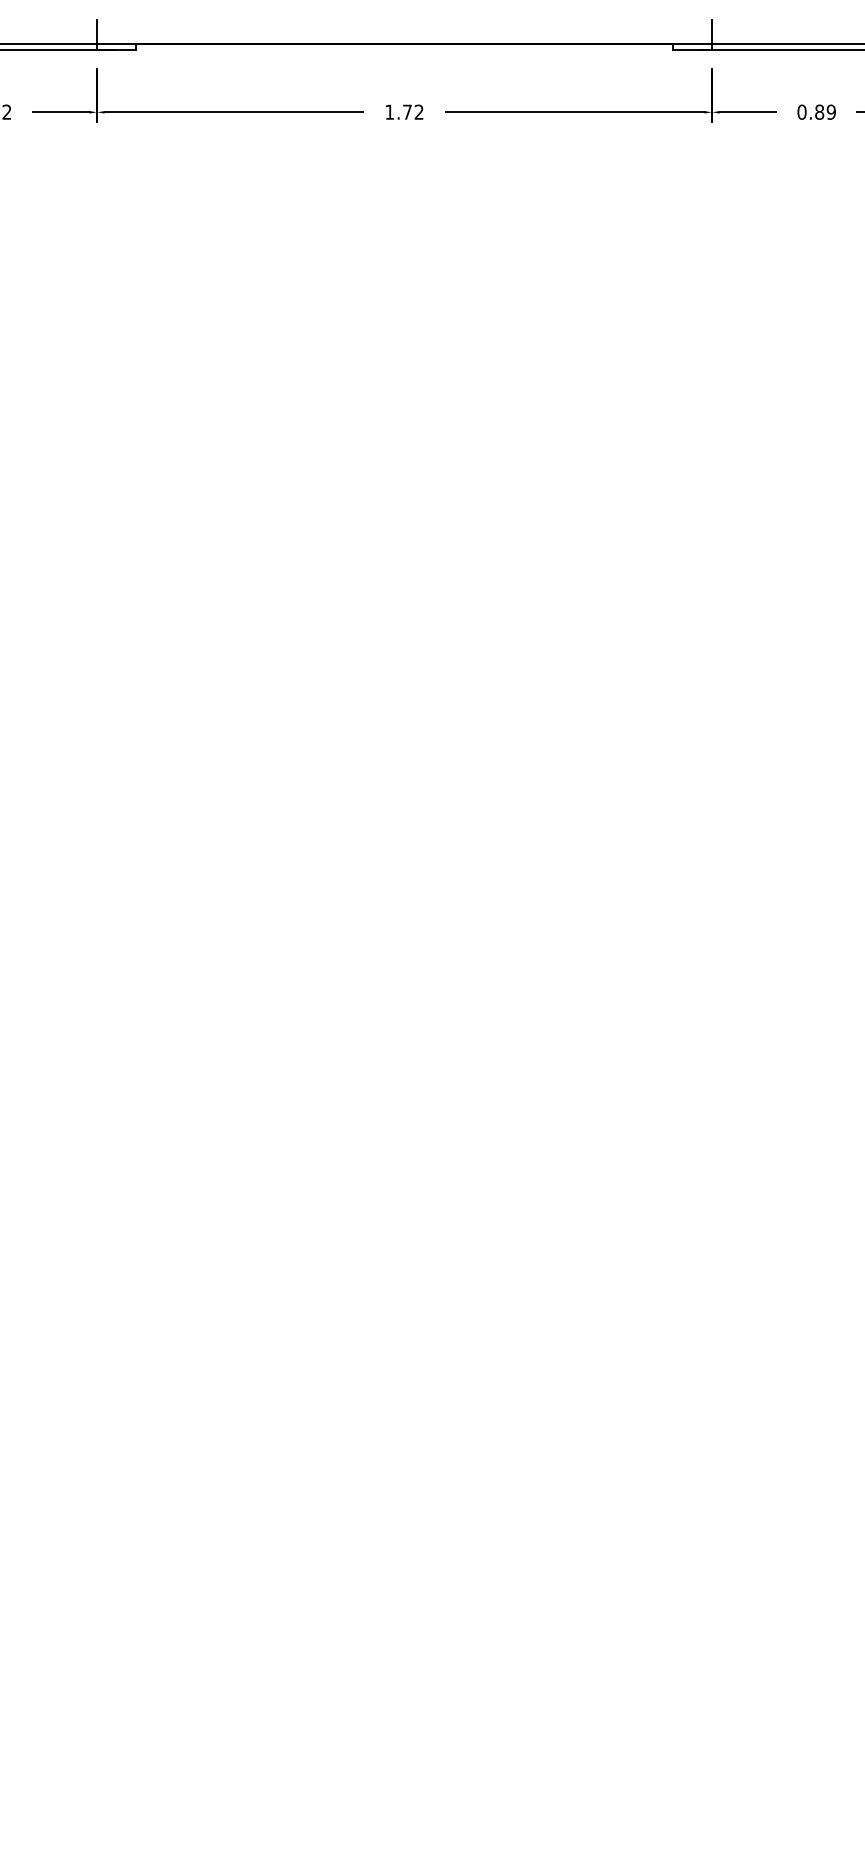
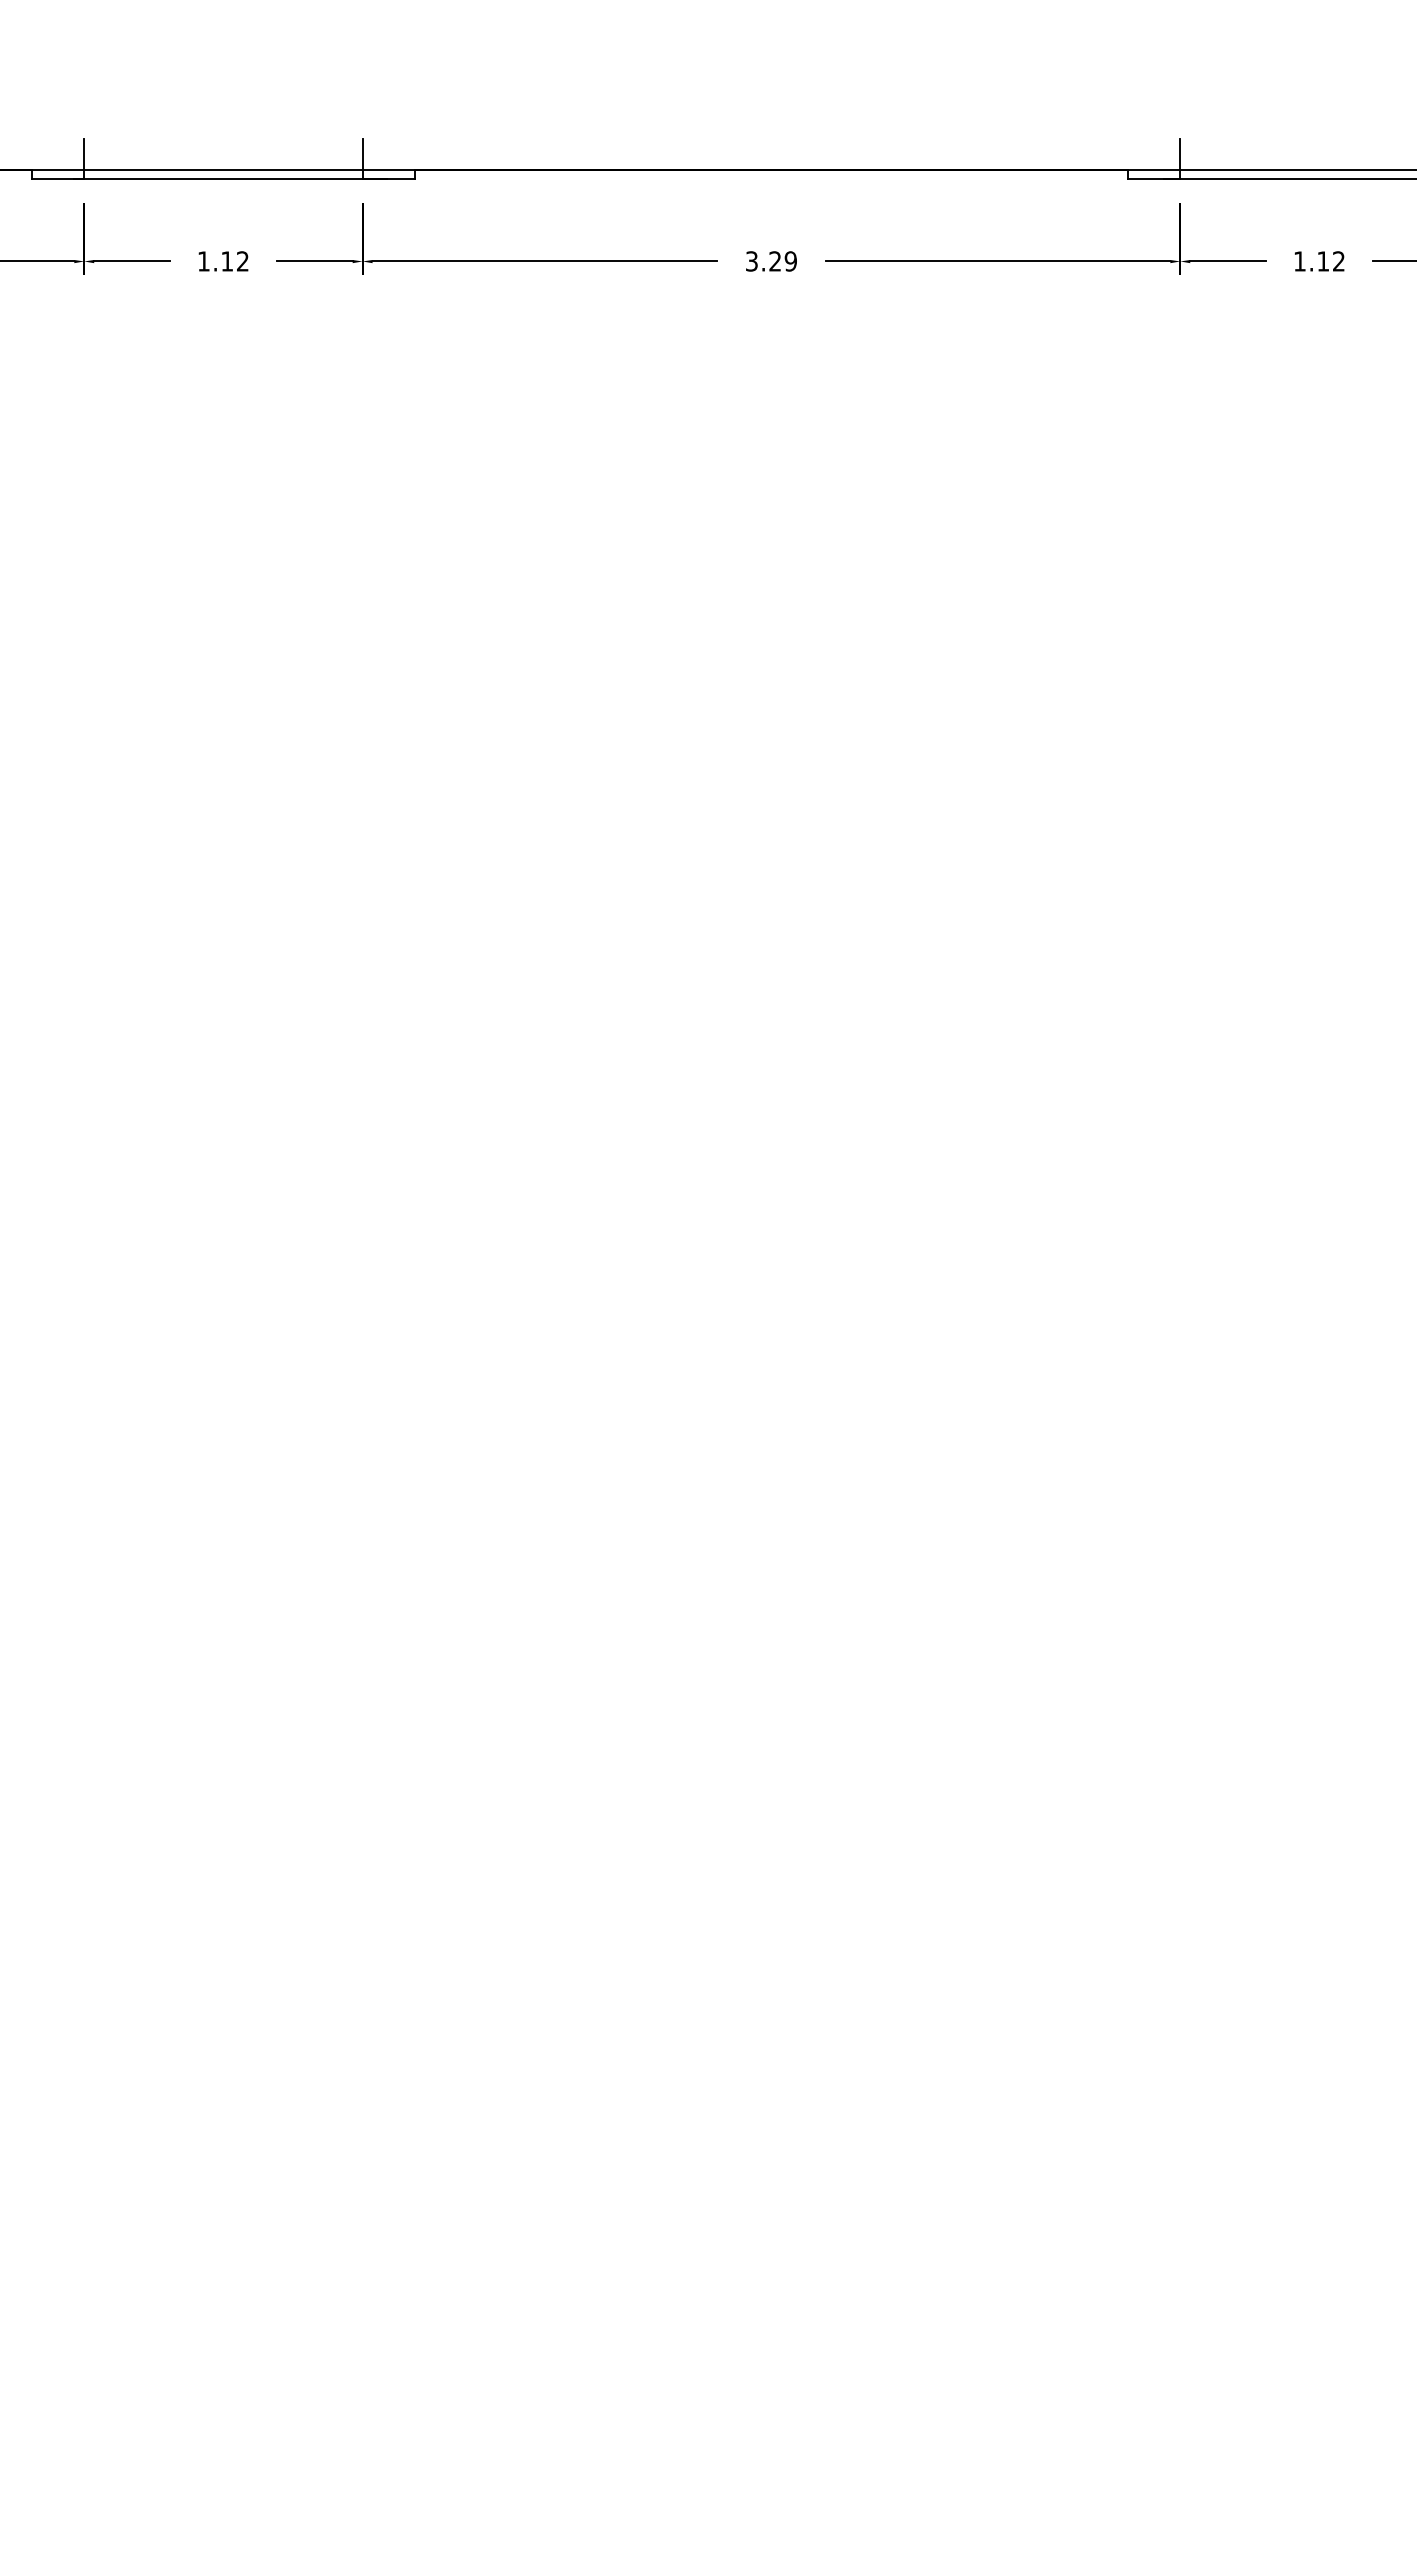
text: (404, 112) -> (771, 261), 1.72 -> 3.29
text: (816, 112) -> (1318, 261), 0.89 -> 1.12

